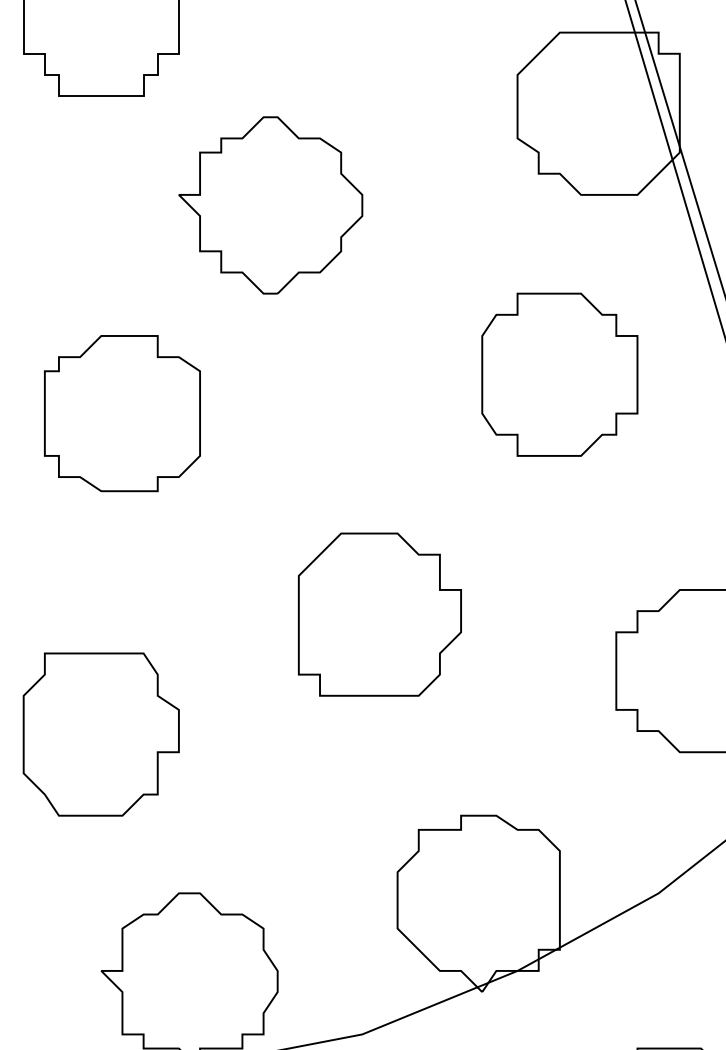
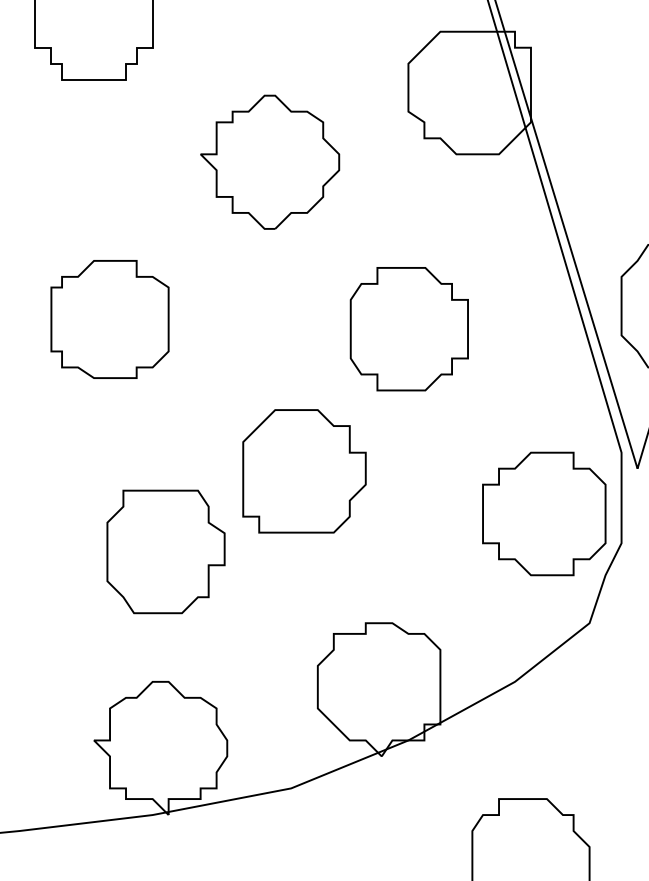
part: (271, 204) -> (270, 161), moved
part: (558, 375) -> (408, 329), moved
part: (100, 734) -> (165, 551), moved

